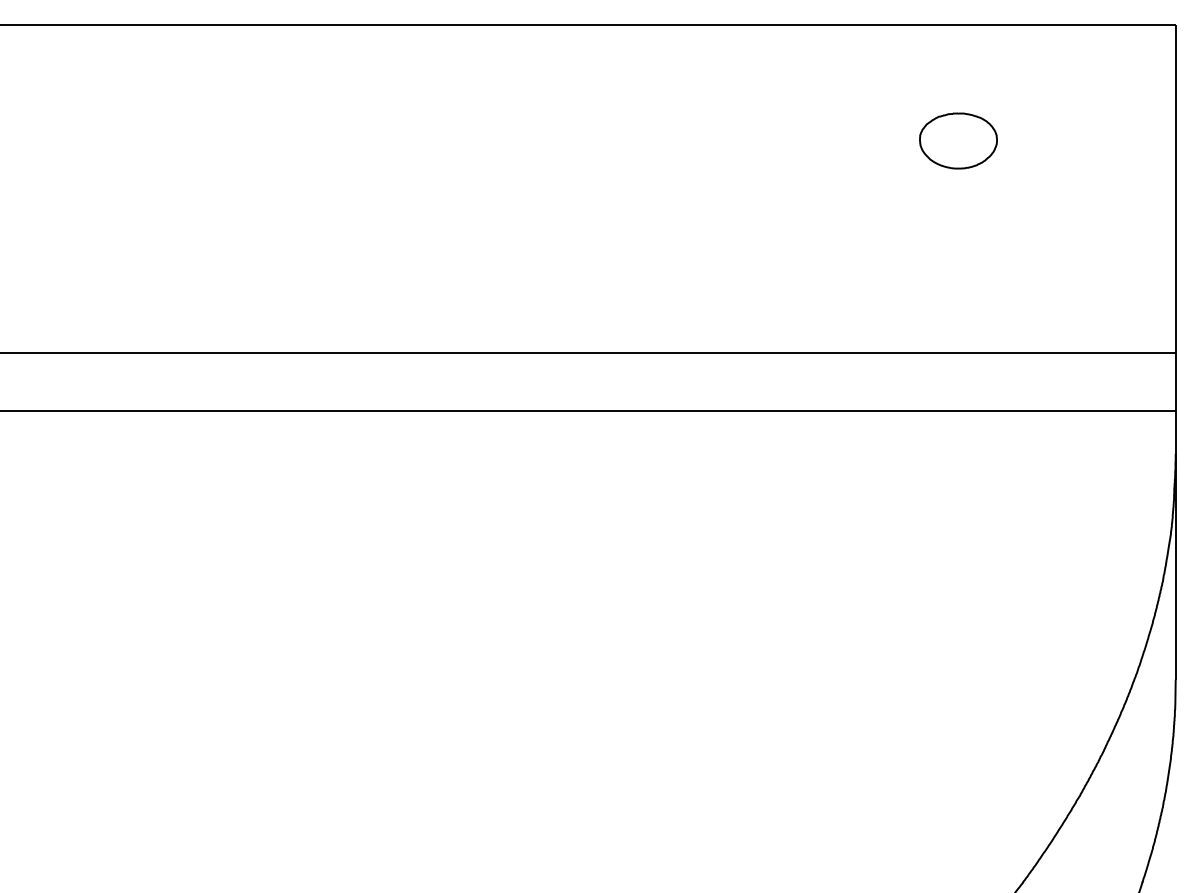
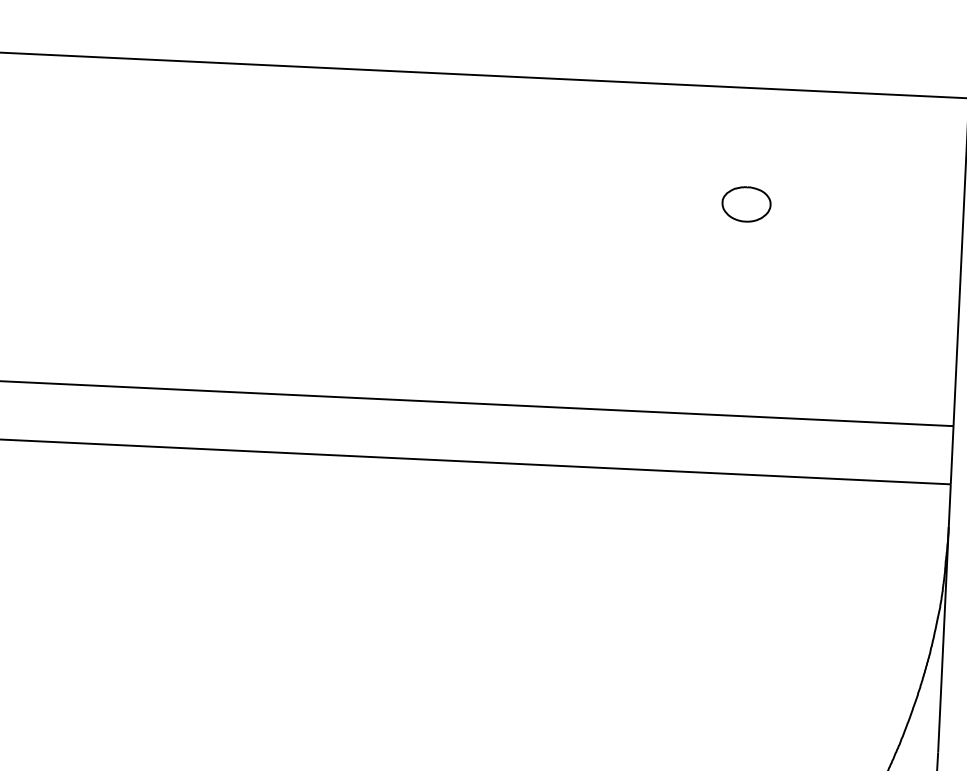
part: (958, 141) -> (746, 204), size x0.62

